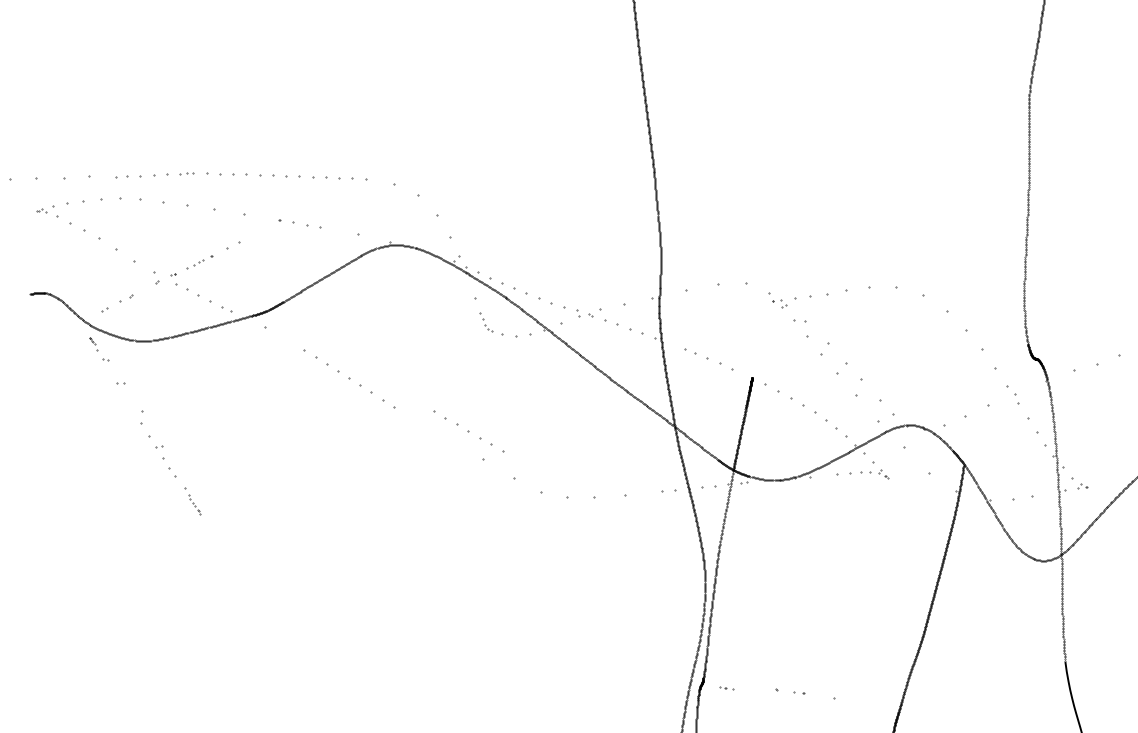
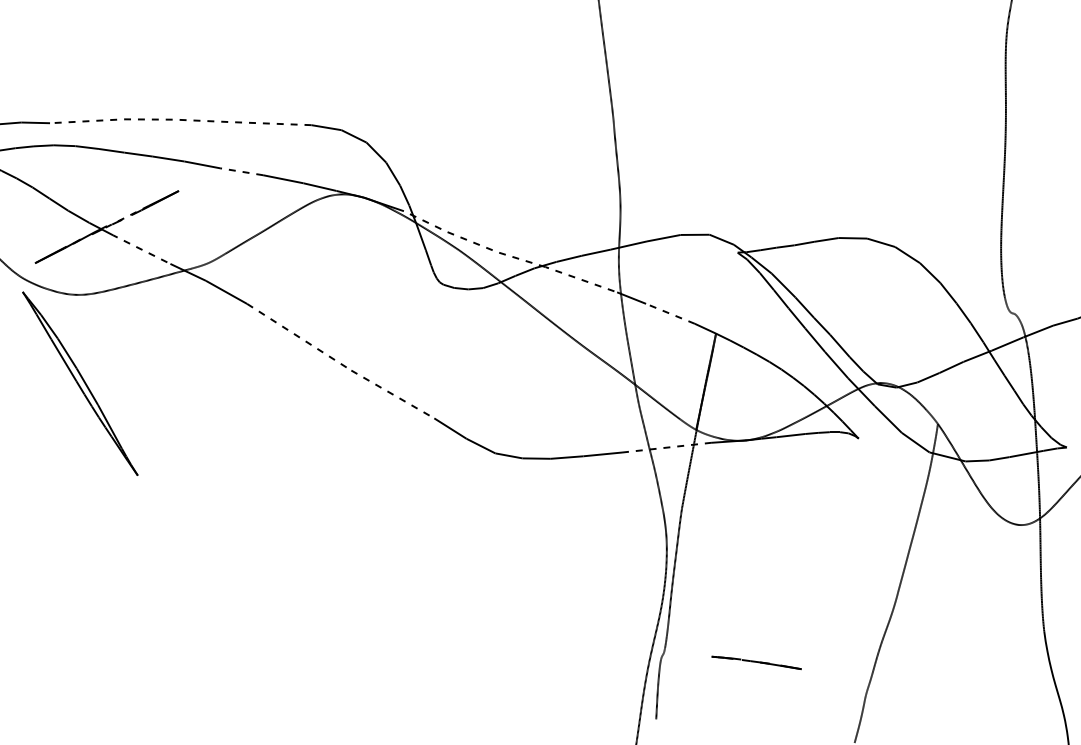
line: (468, 431) -> (387, 391), moved
part: (726, 688) -> (718, 657), moved

